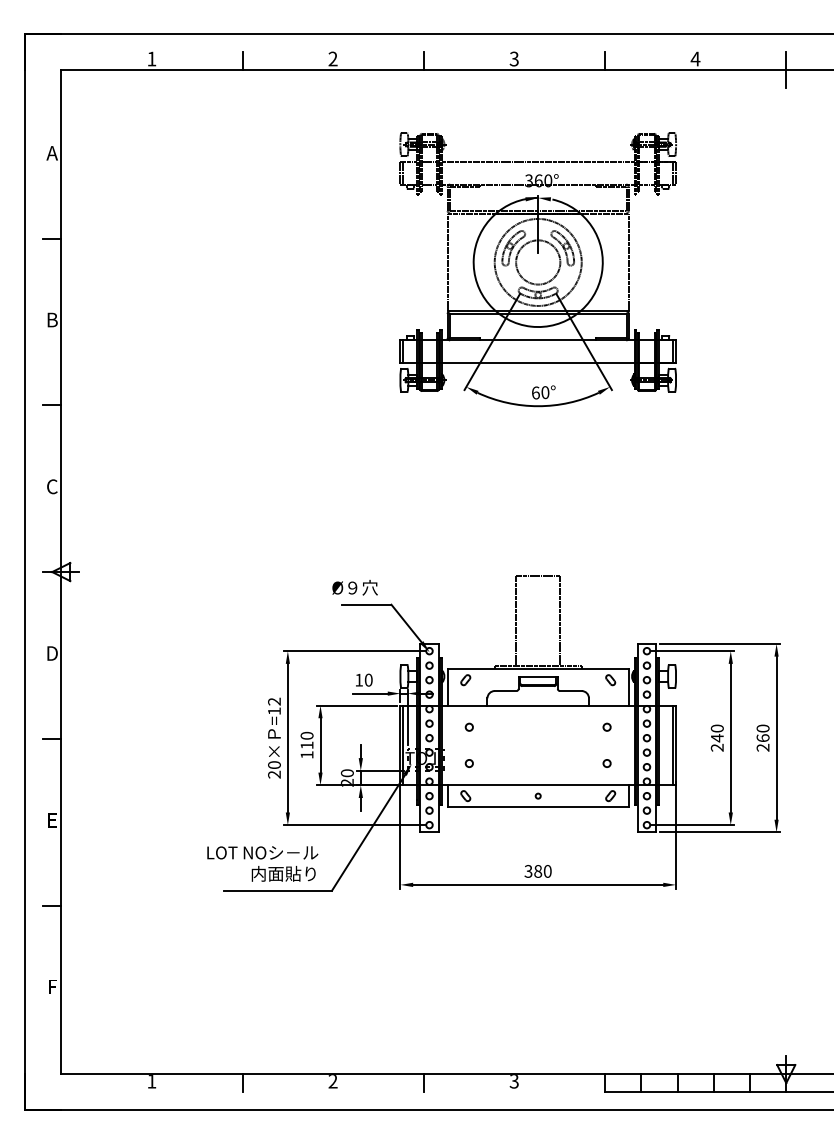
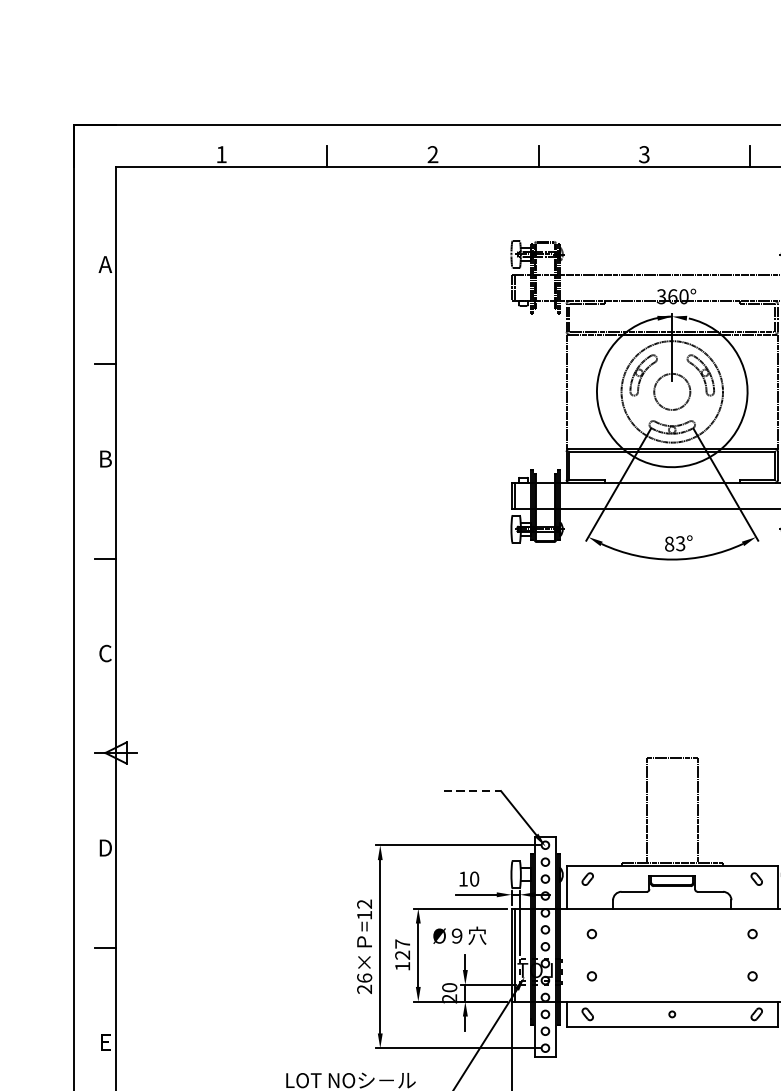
circle: (538, 262) -> (672, 391), size x0.7
text: (540, 392) -> (674, 543), 60° -> 83°
text: (354, 587) -> (459, 935), moved
line: (366, 604) -> (471, 790), solid -> dashed
text: (306, 740) -> (401, 949), 110 -> 127
text: (274, 764) -> (364, 977), 20× -> 26×

